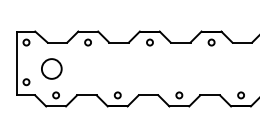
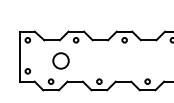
circle: (51, 68) -> (60, 60), moved

